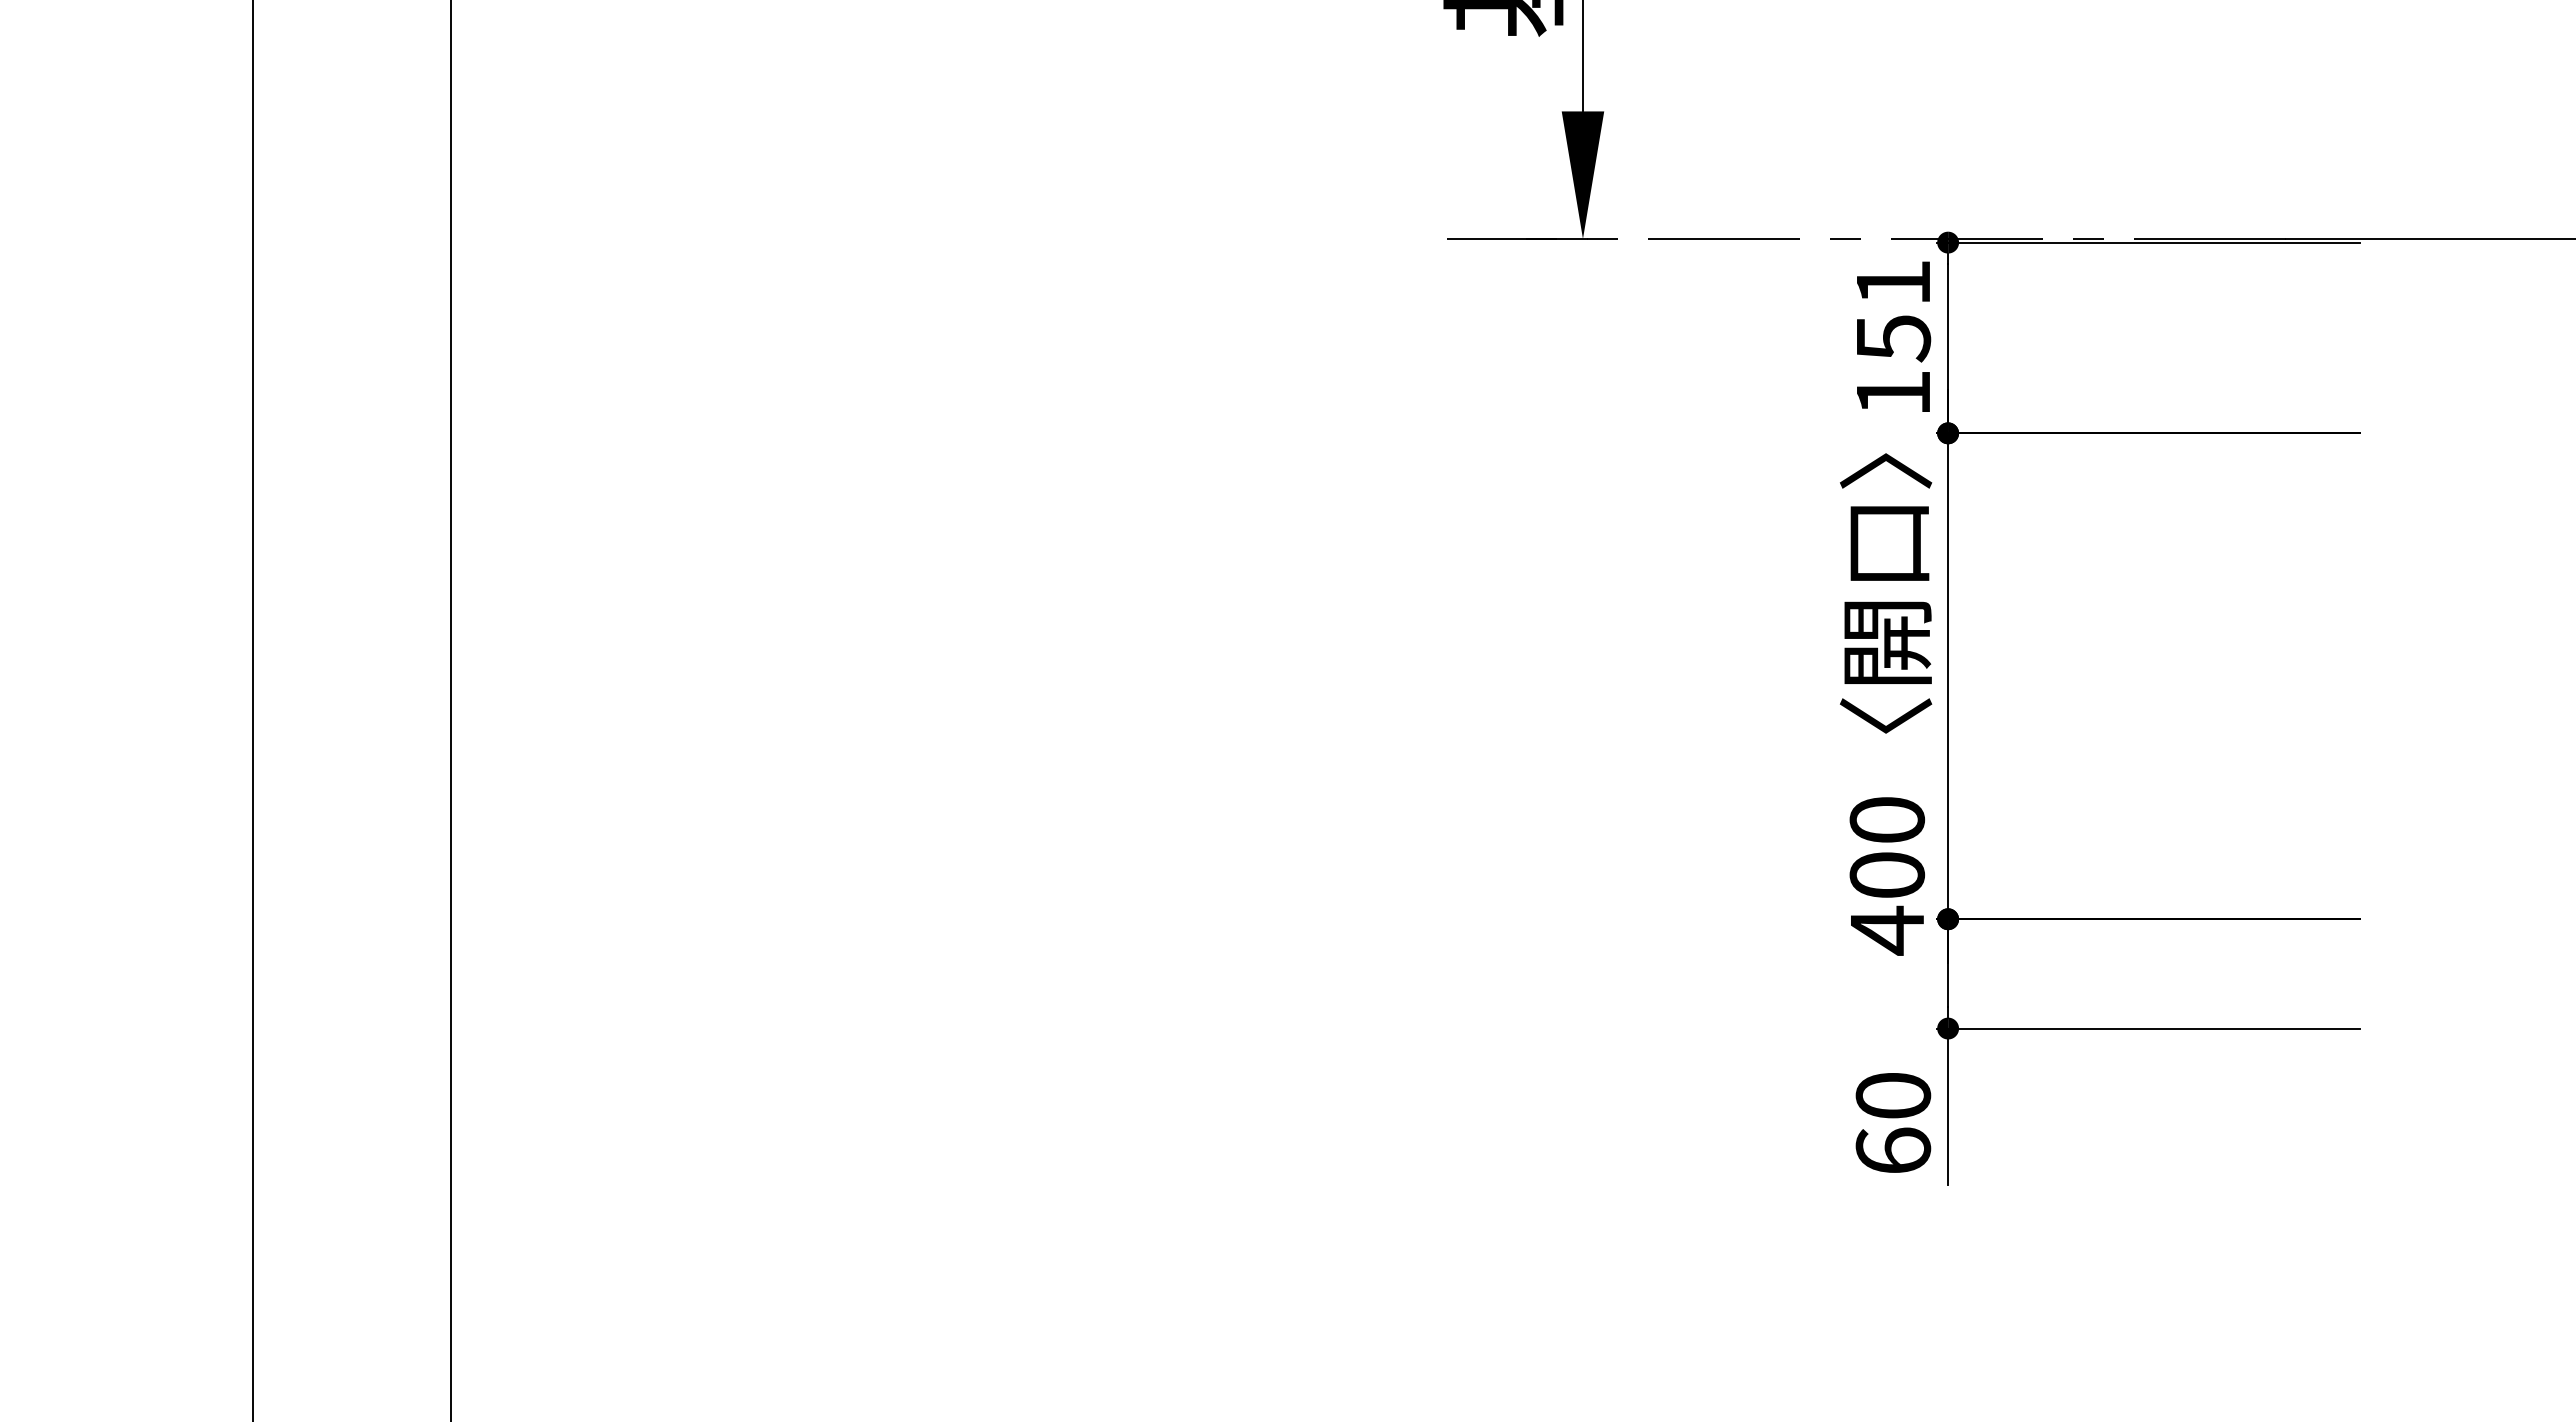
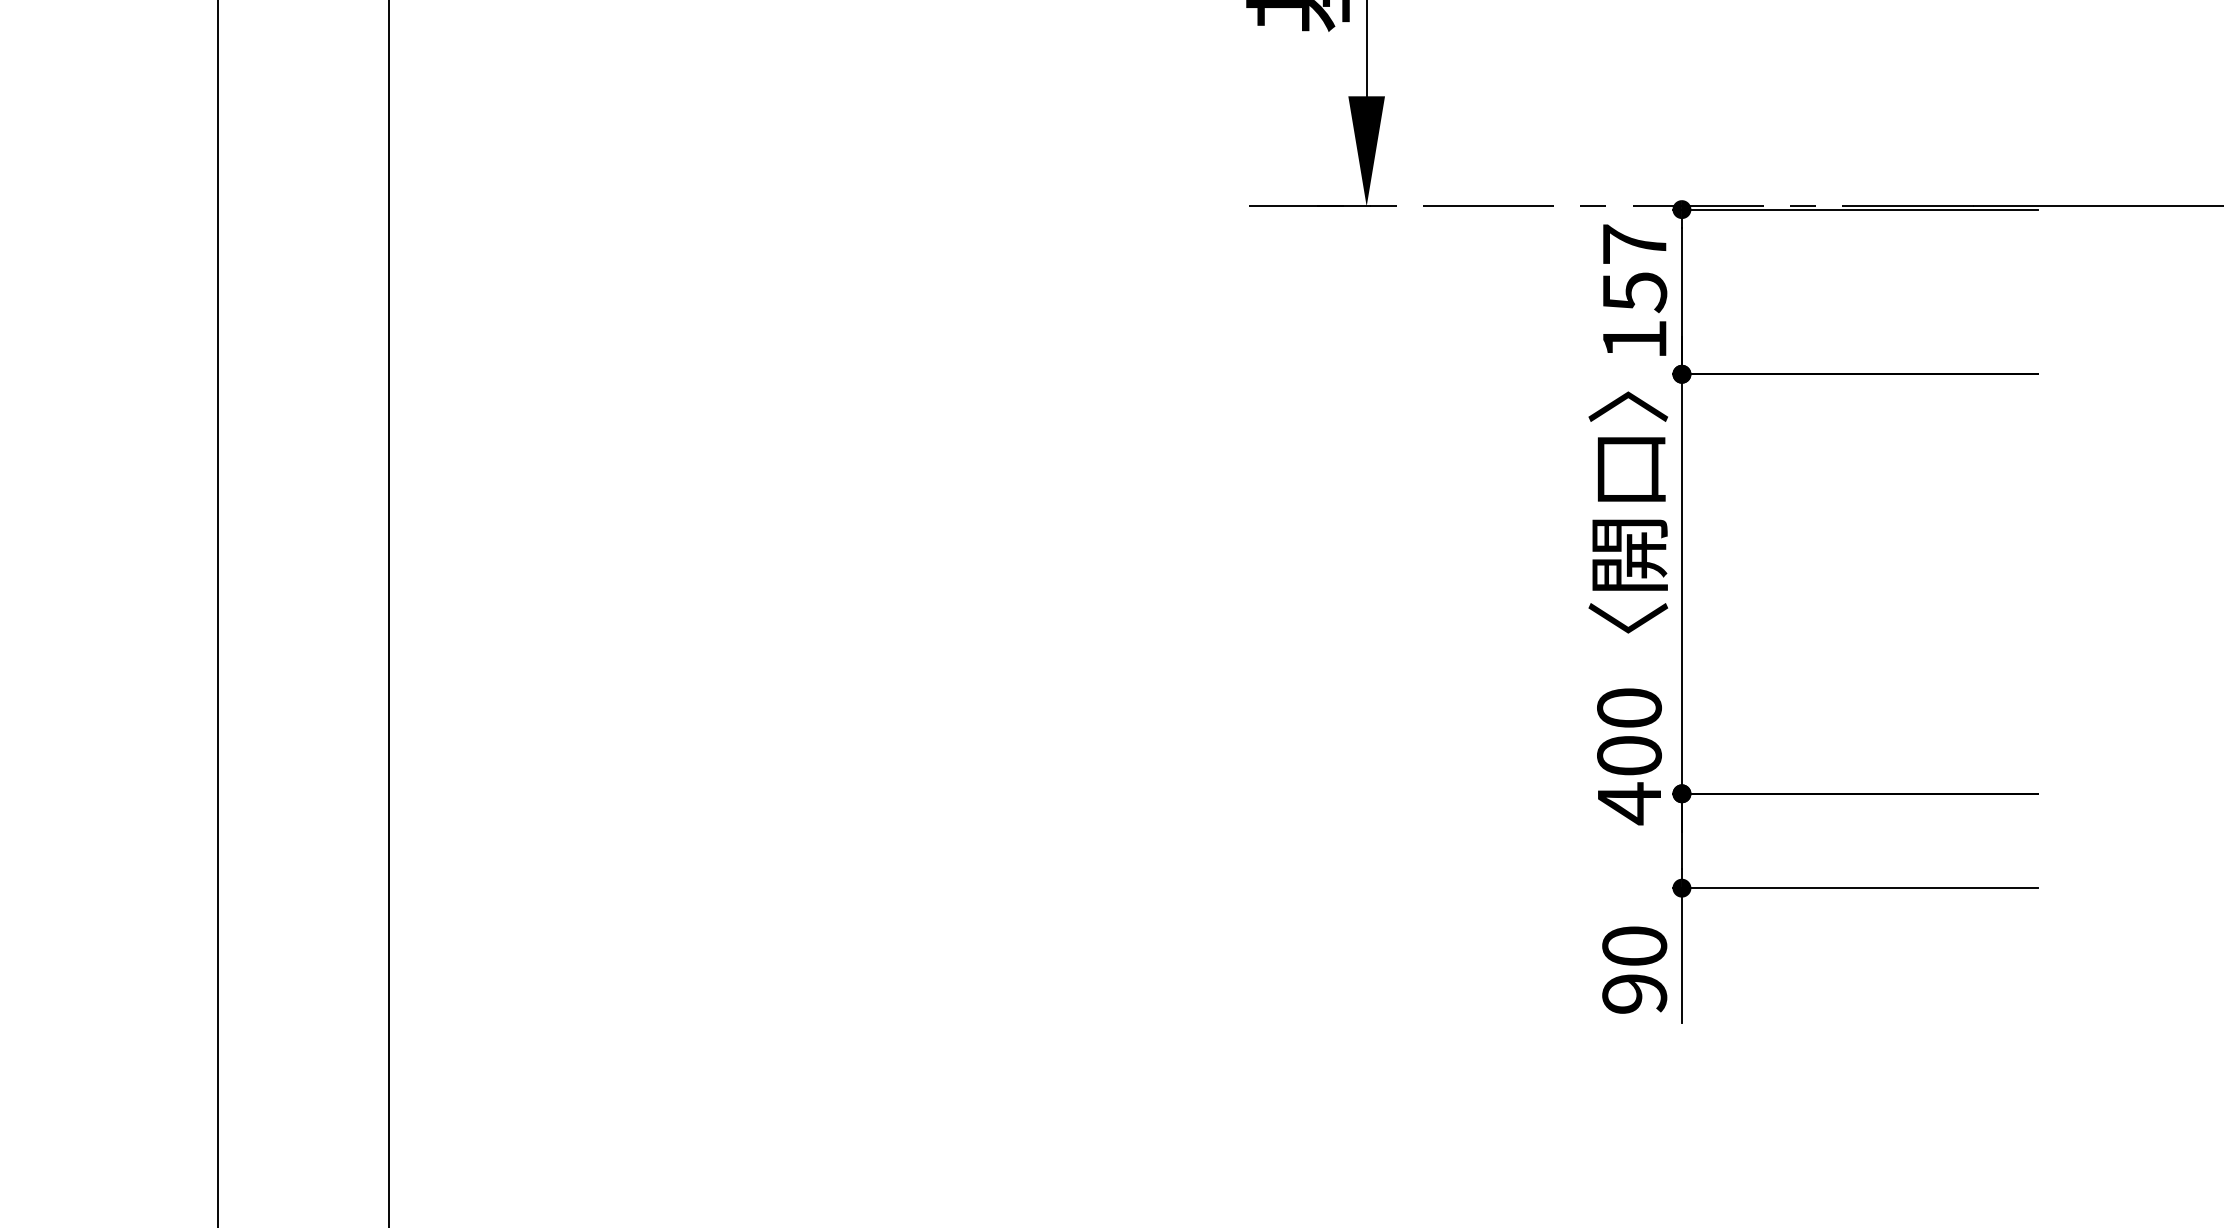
text: (1893, 282) -> (1634, 244), 151 -> 157
text: (1893, 1150) -> (1634, 993), 60 -> 90

